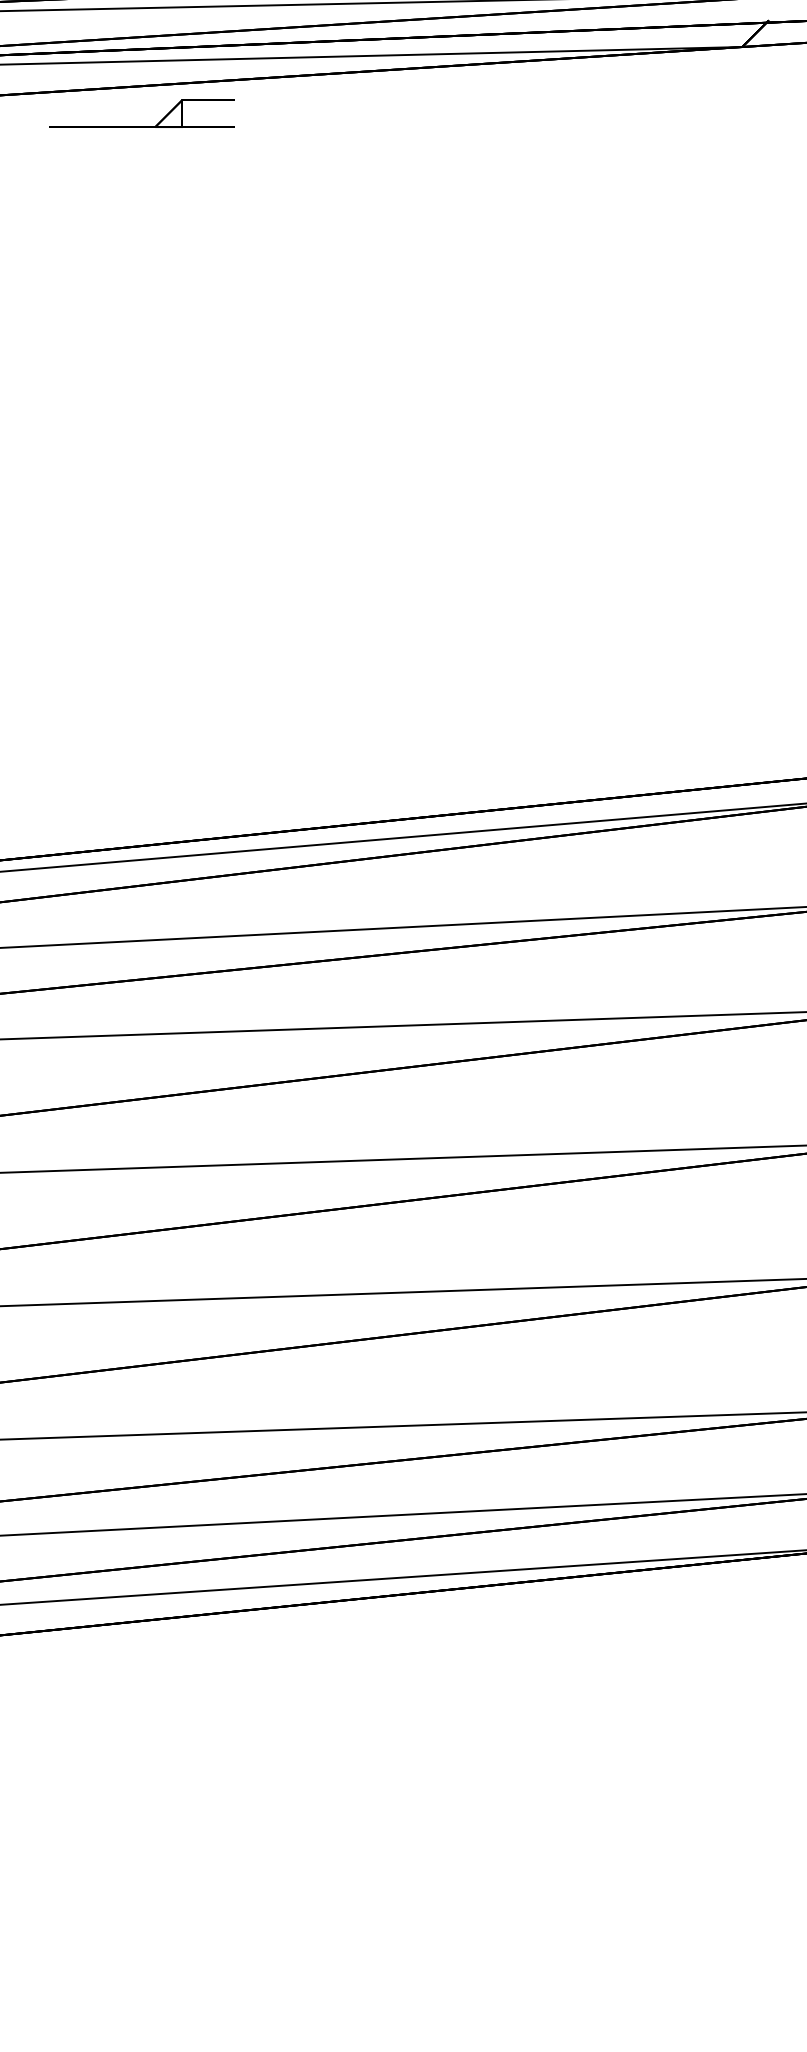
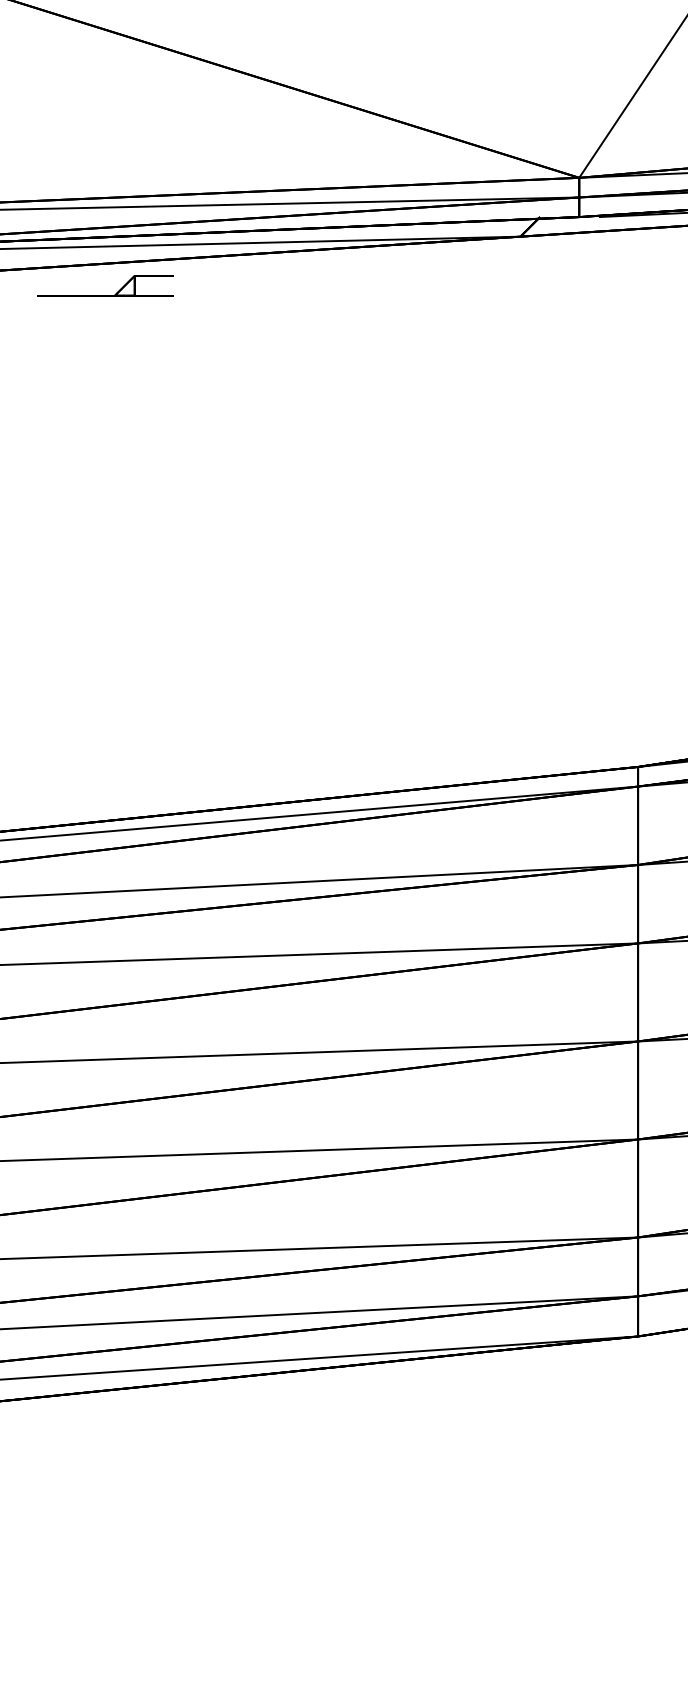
part: (142, 127) -> (105, 295), moved

